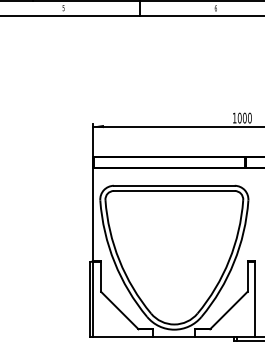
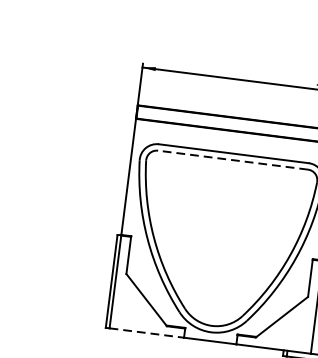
line: (173, 190) -> (232, 159), solid -> dashed
line: (123, 336) -> (147, 332), solid -> dashed

